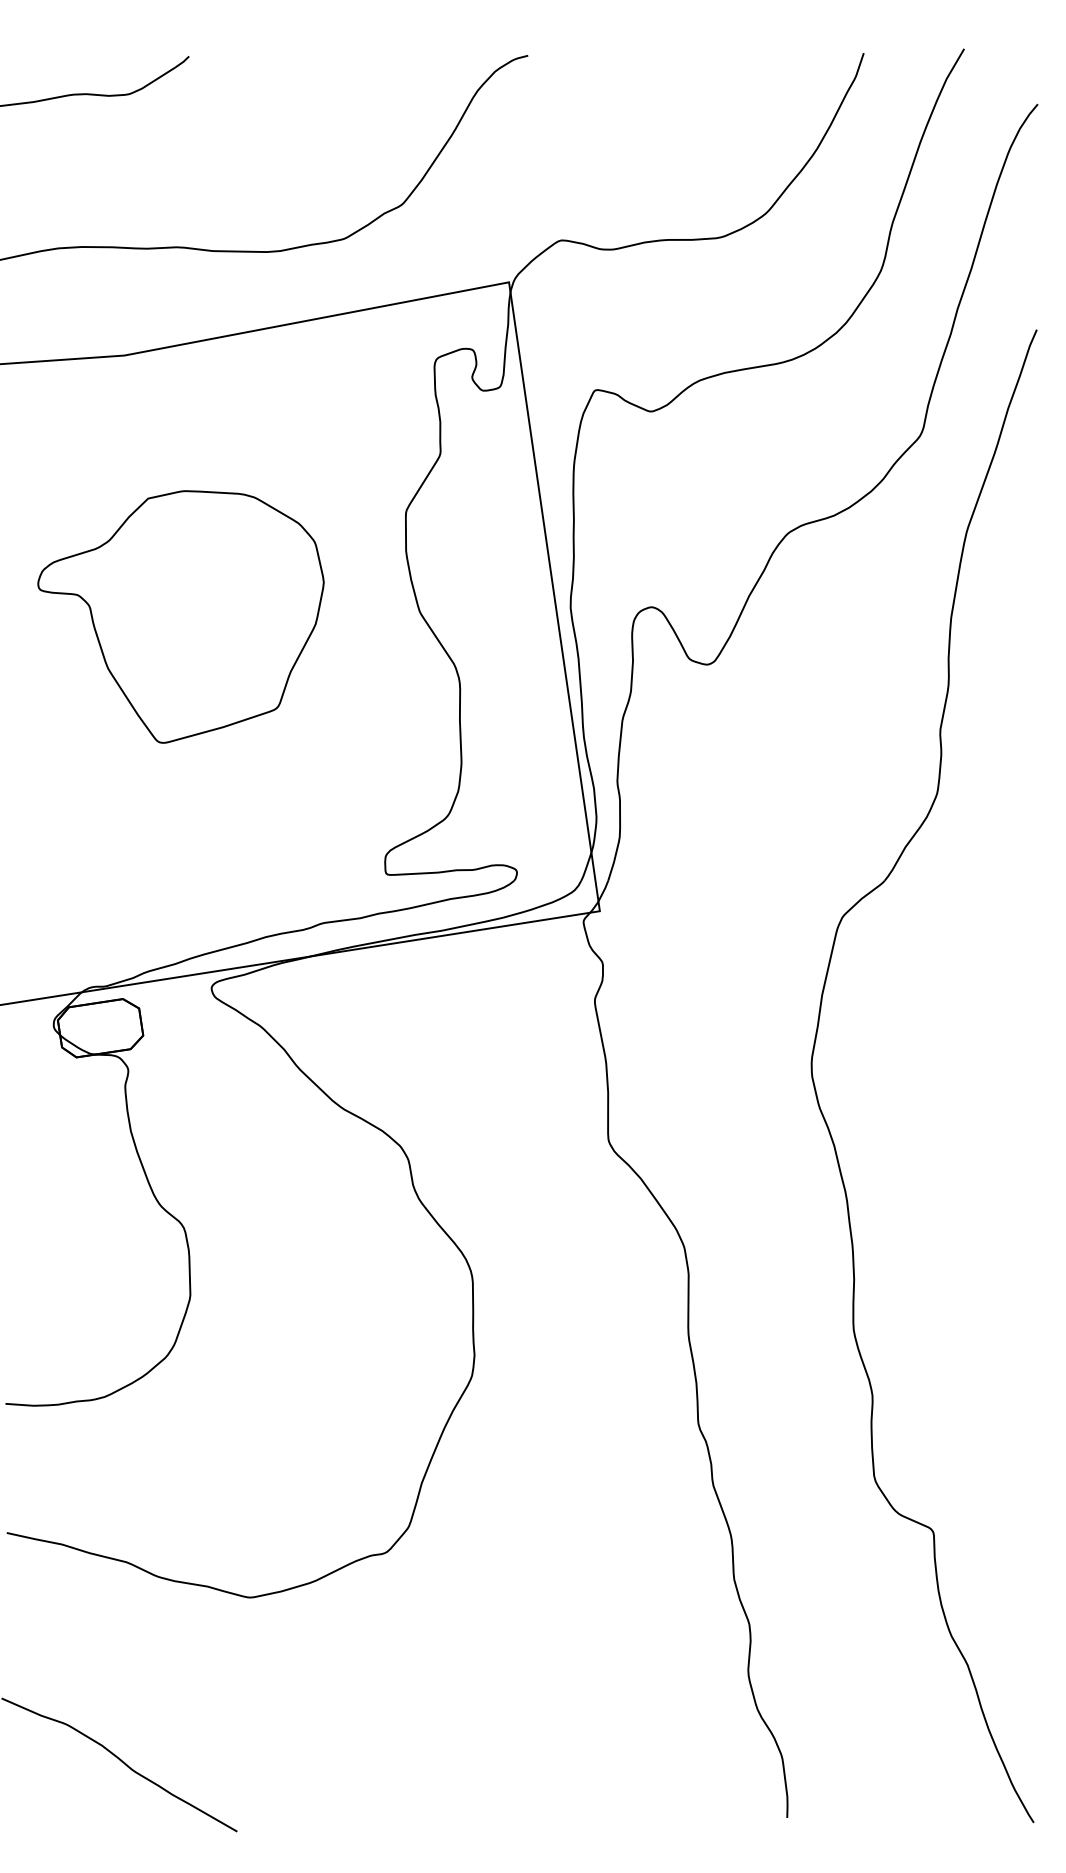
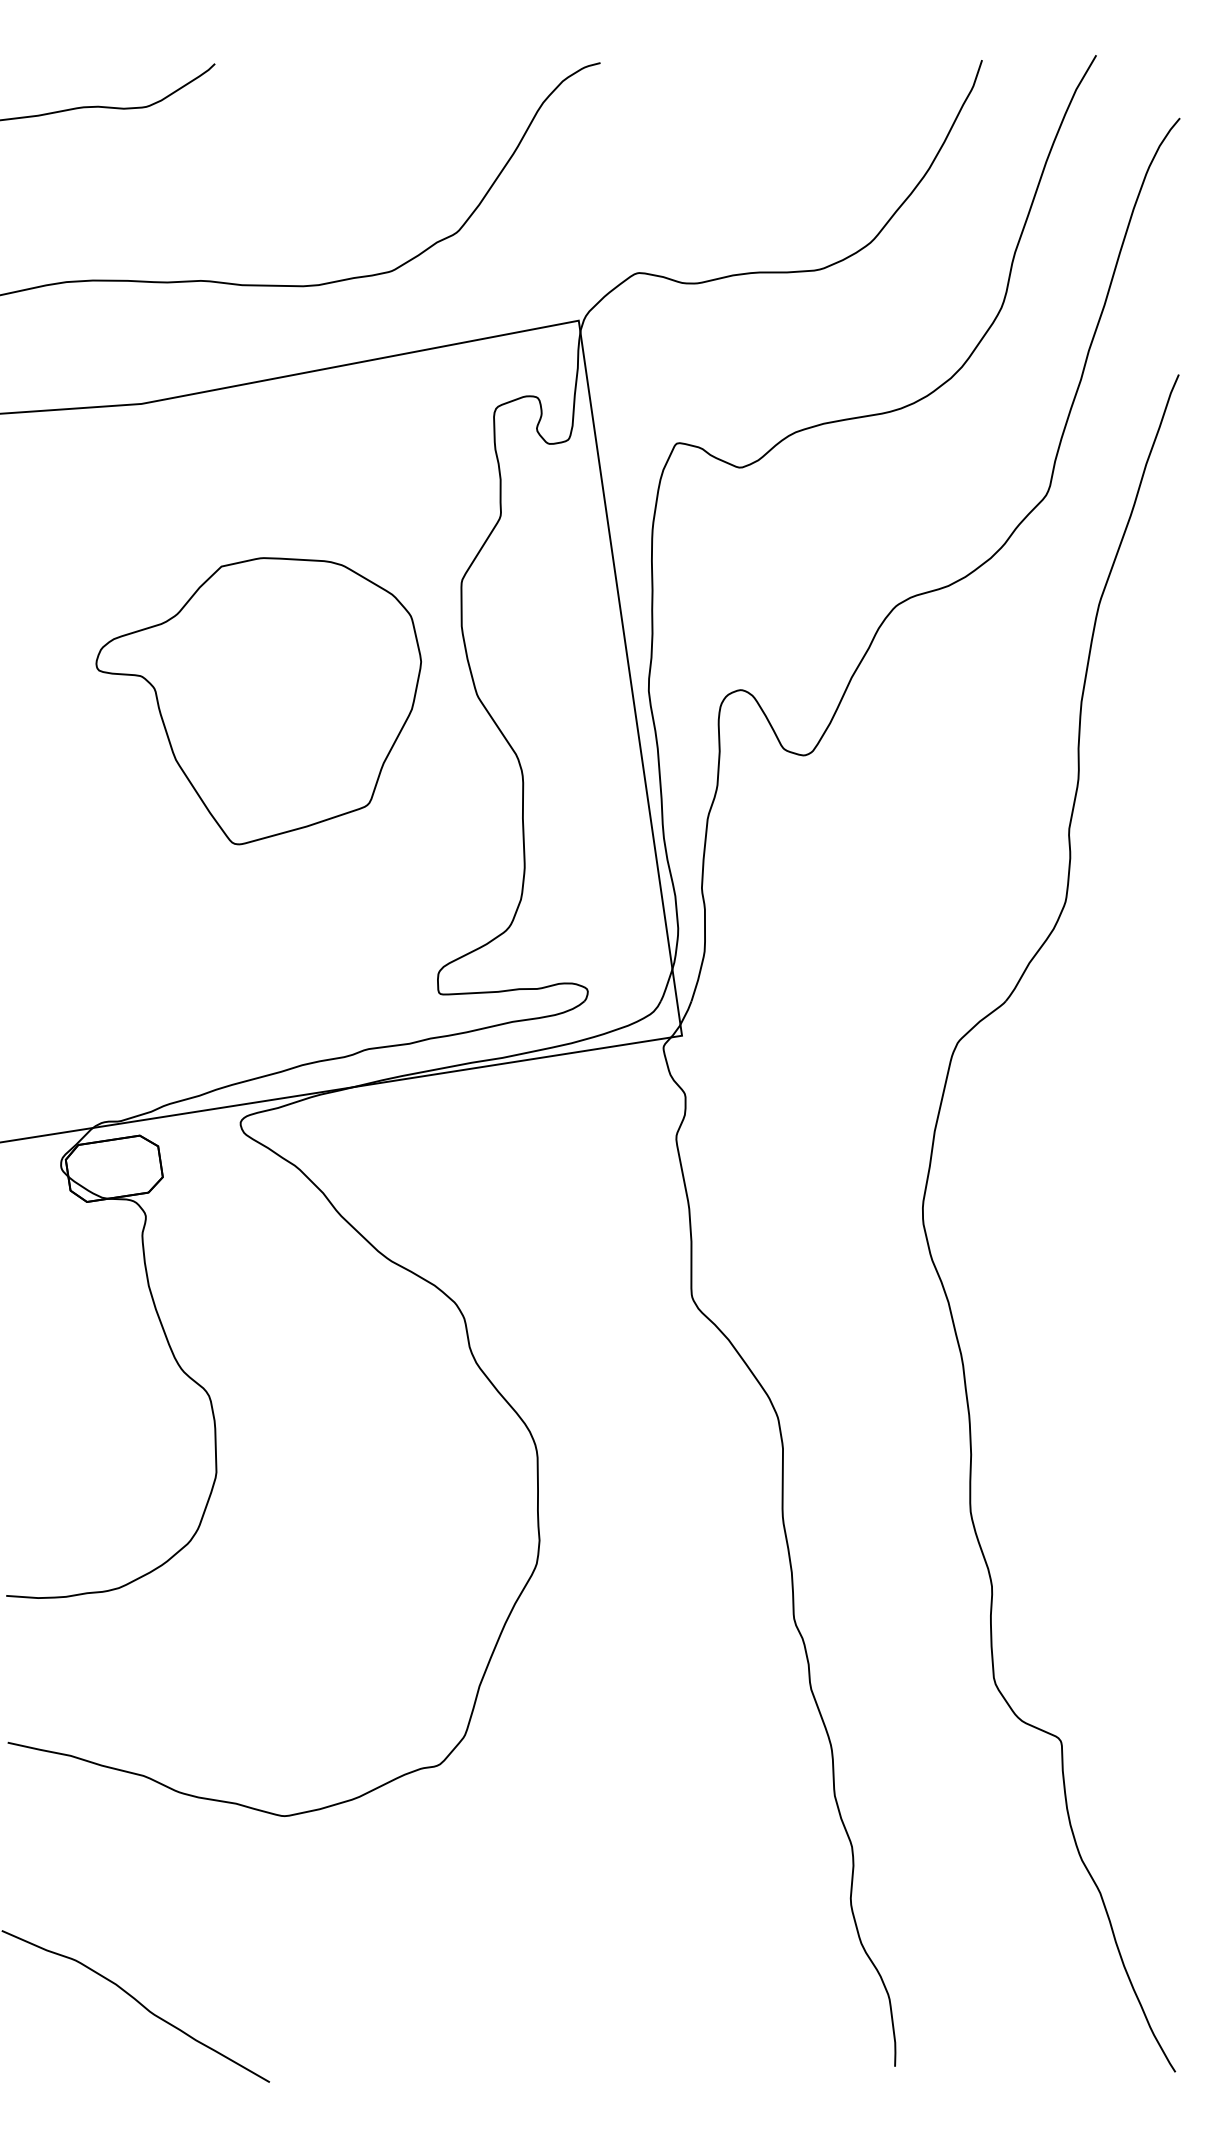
part: (180, 617) -> (258, 701), moved

